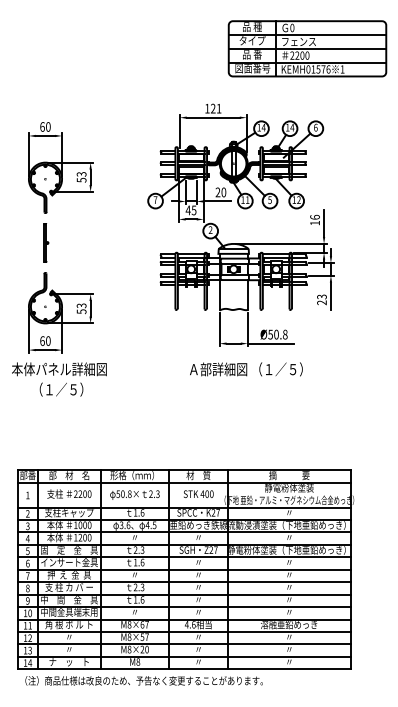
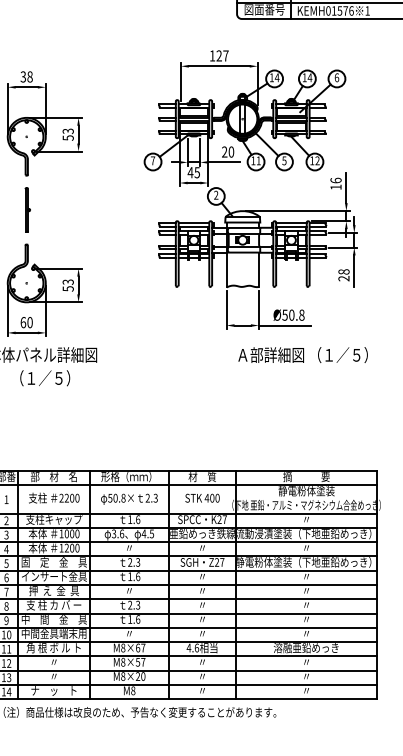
text: (218, 108) -> (225, 55), 121 -> 127
text: (45, 126) -> (26, 76), 60 -> 38
text: (321, 296) -> (343, 271), 23 -> 28
text: (246, 369) -> (303, 355), moved

